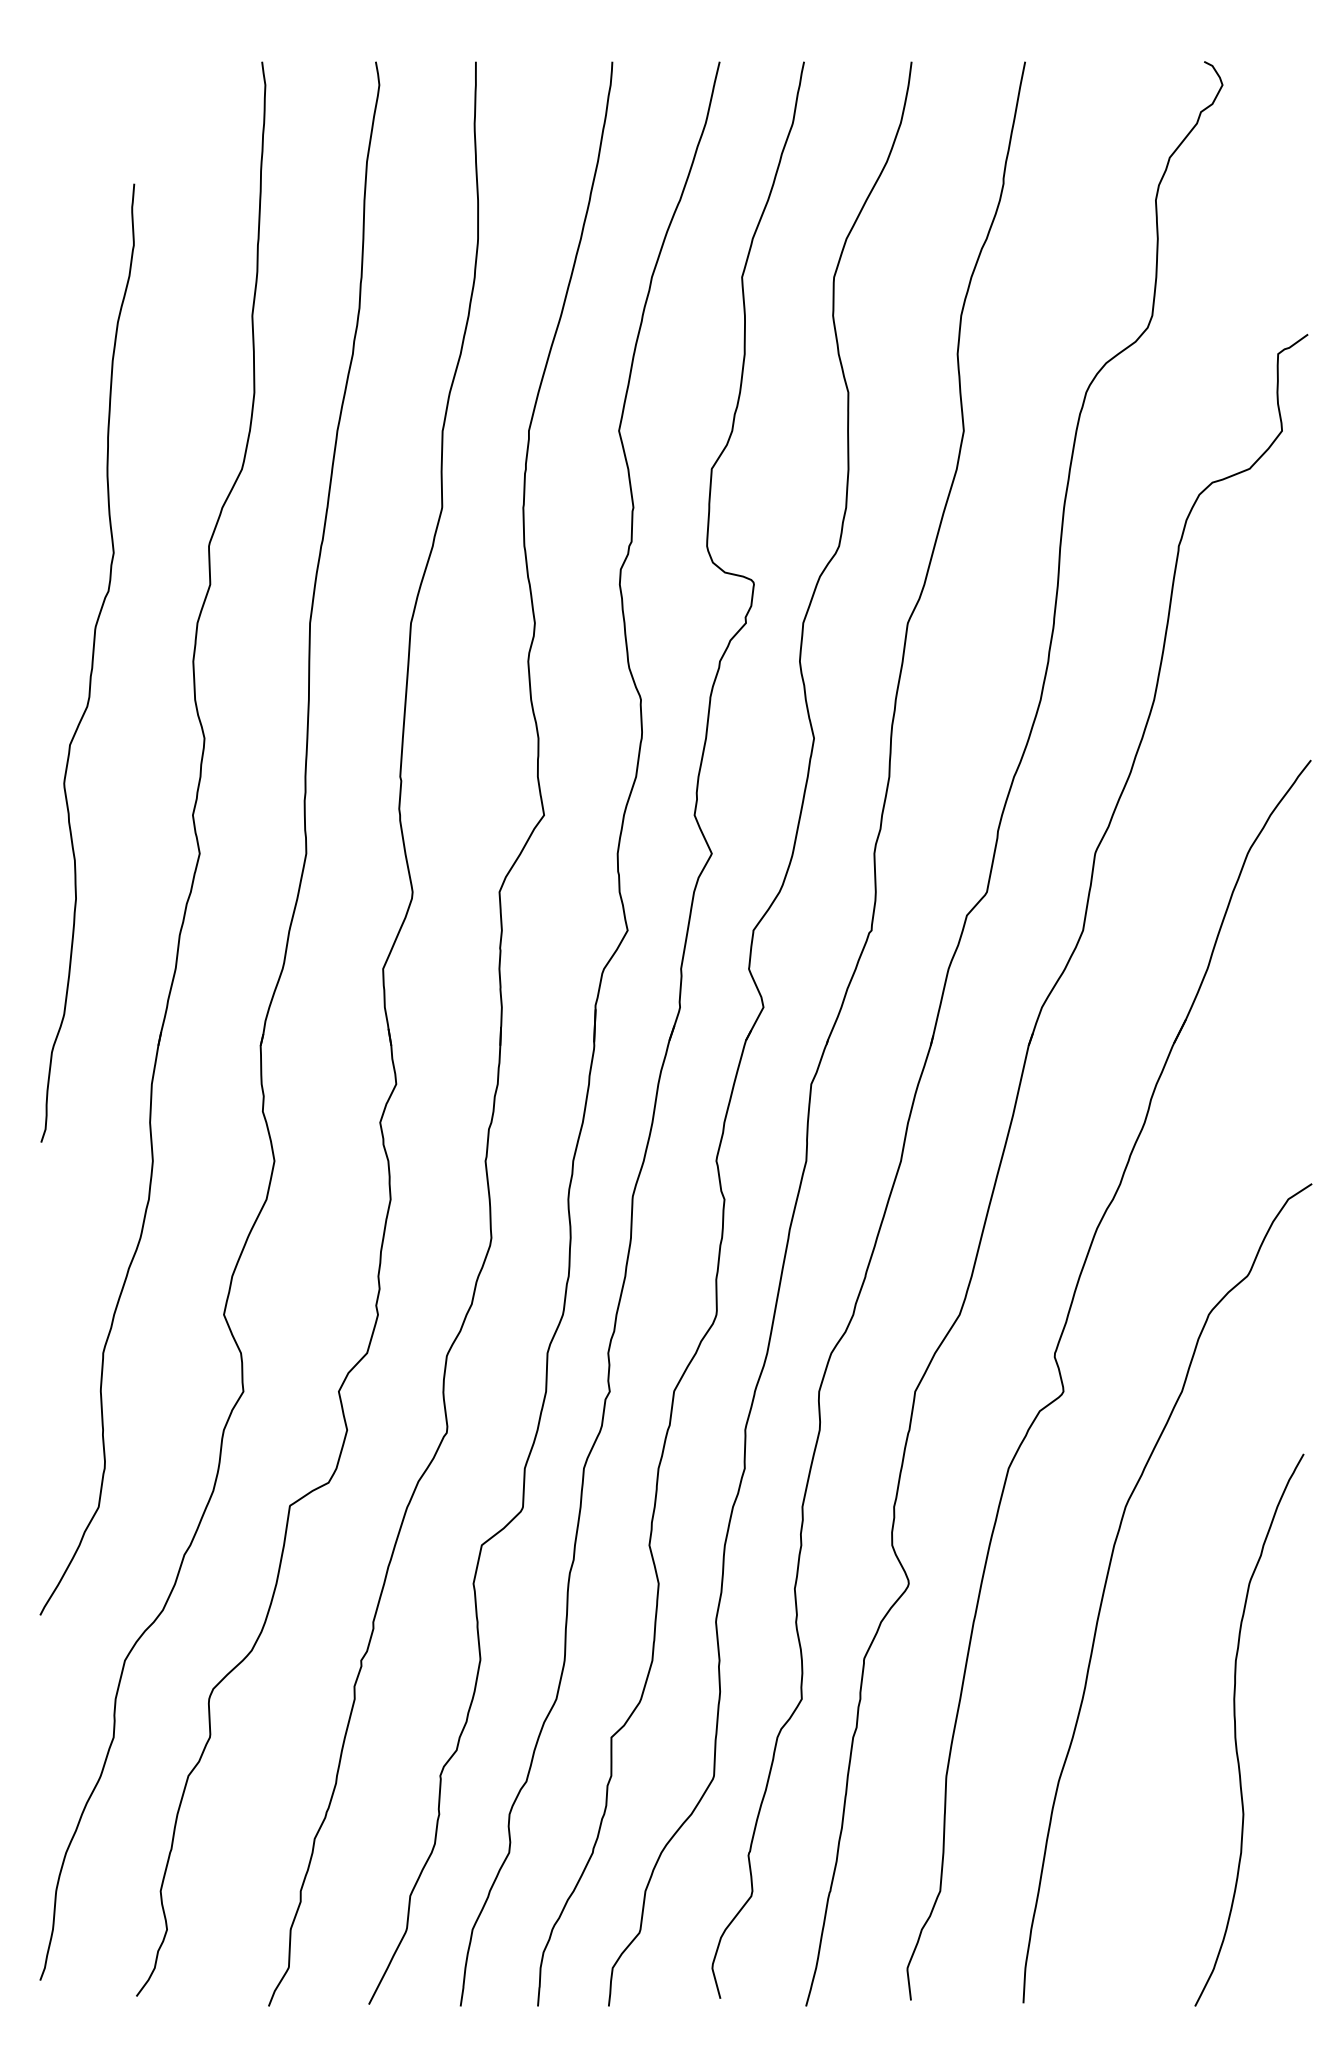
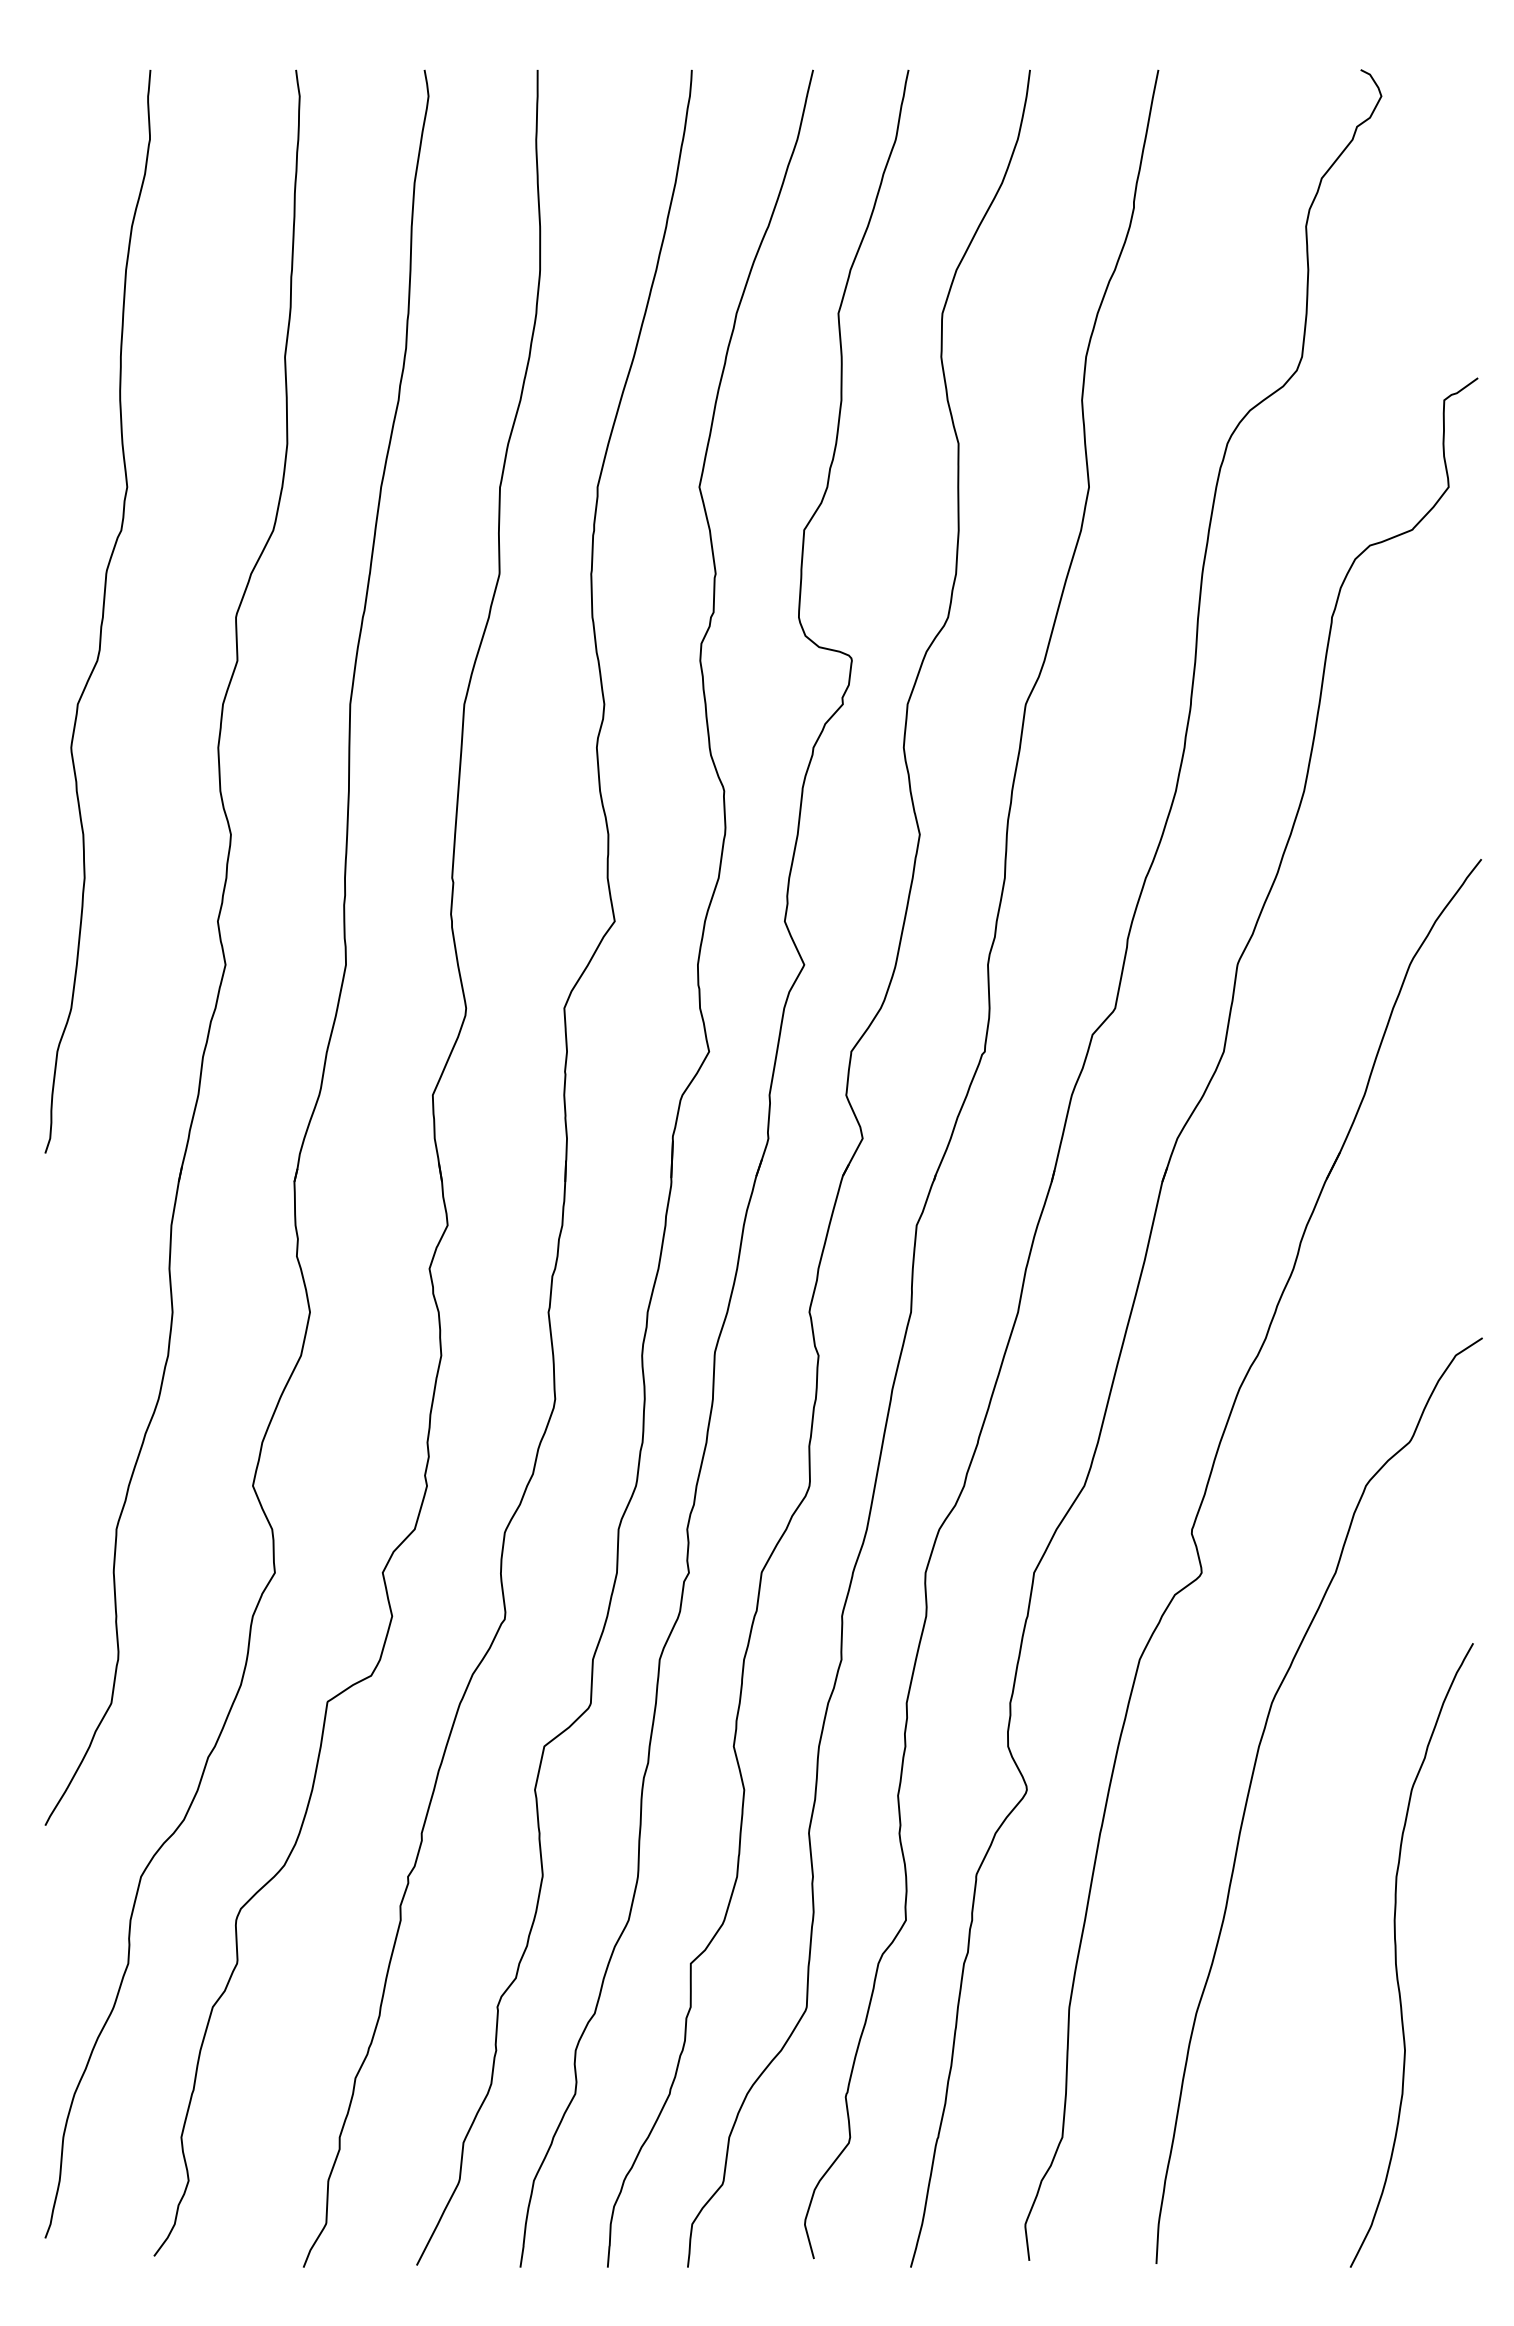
curve: (91, 662) -> (102, 610), moved

